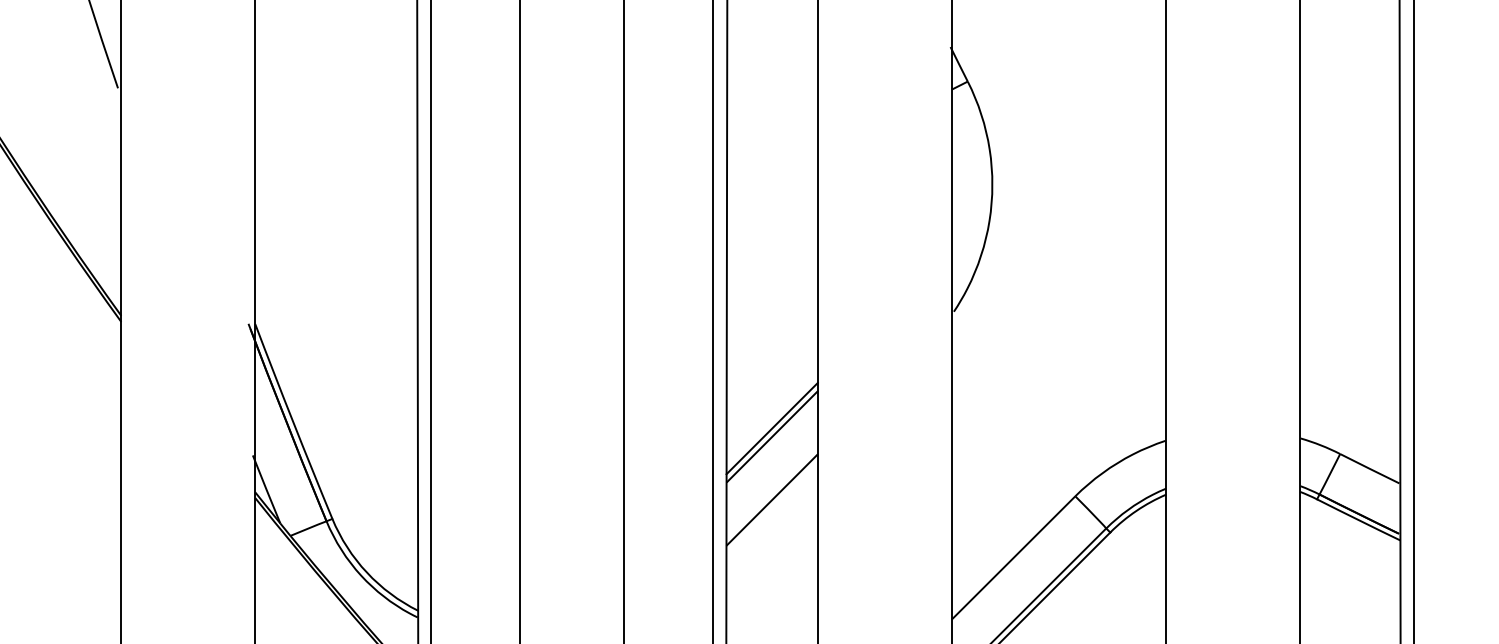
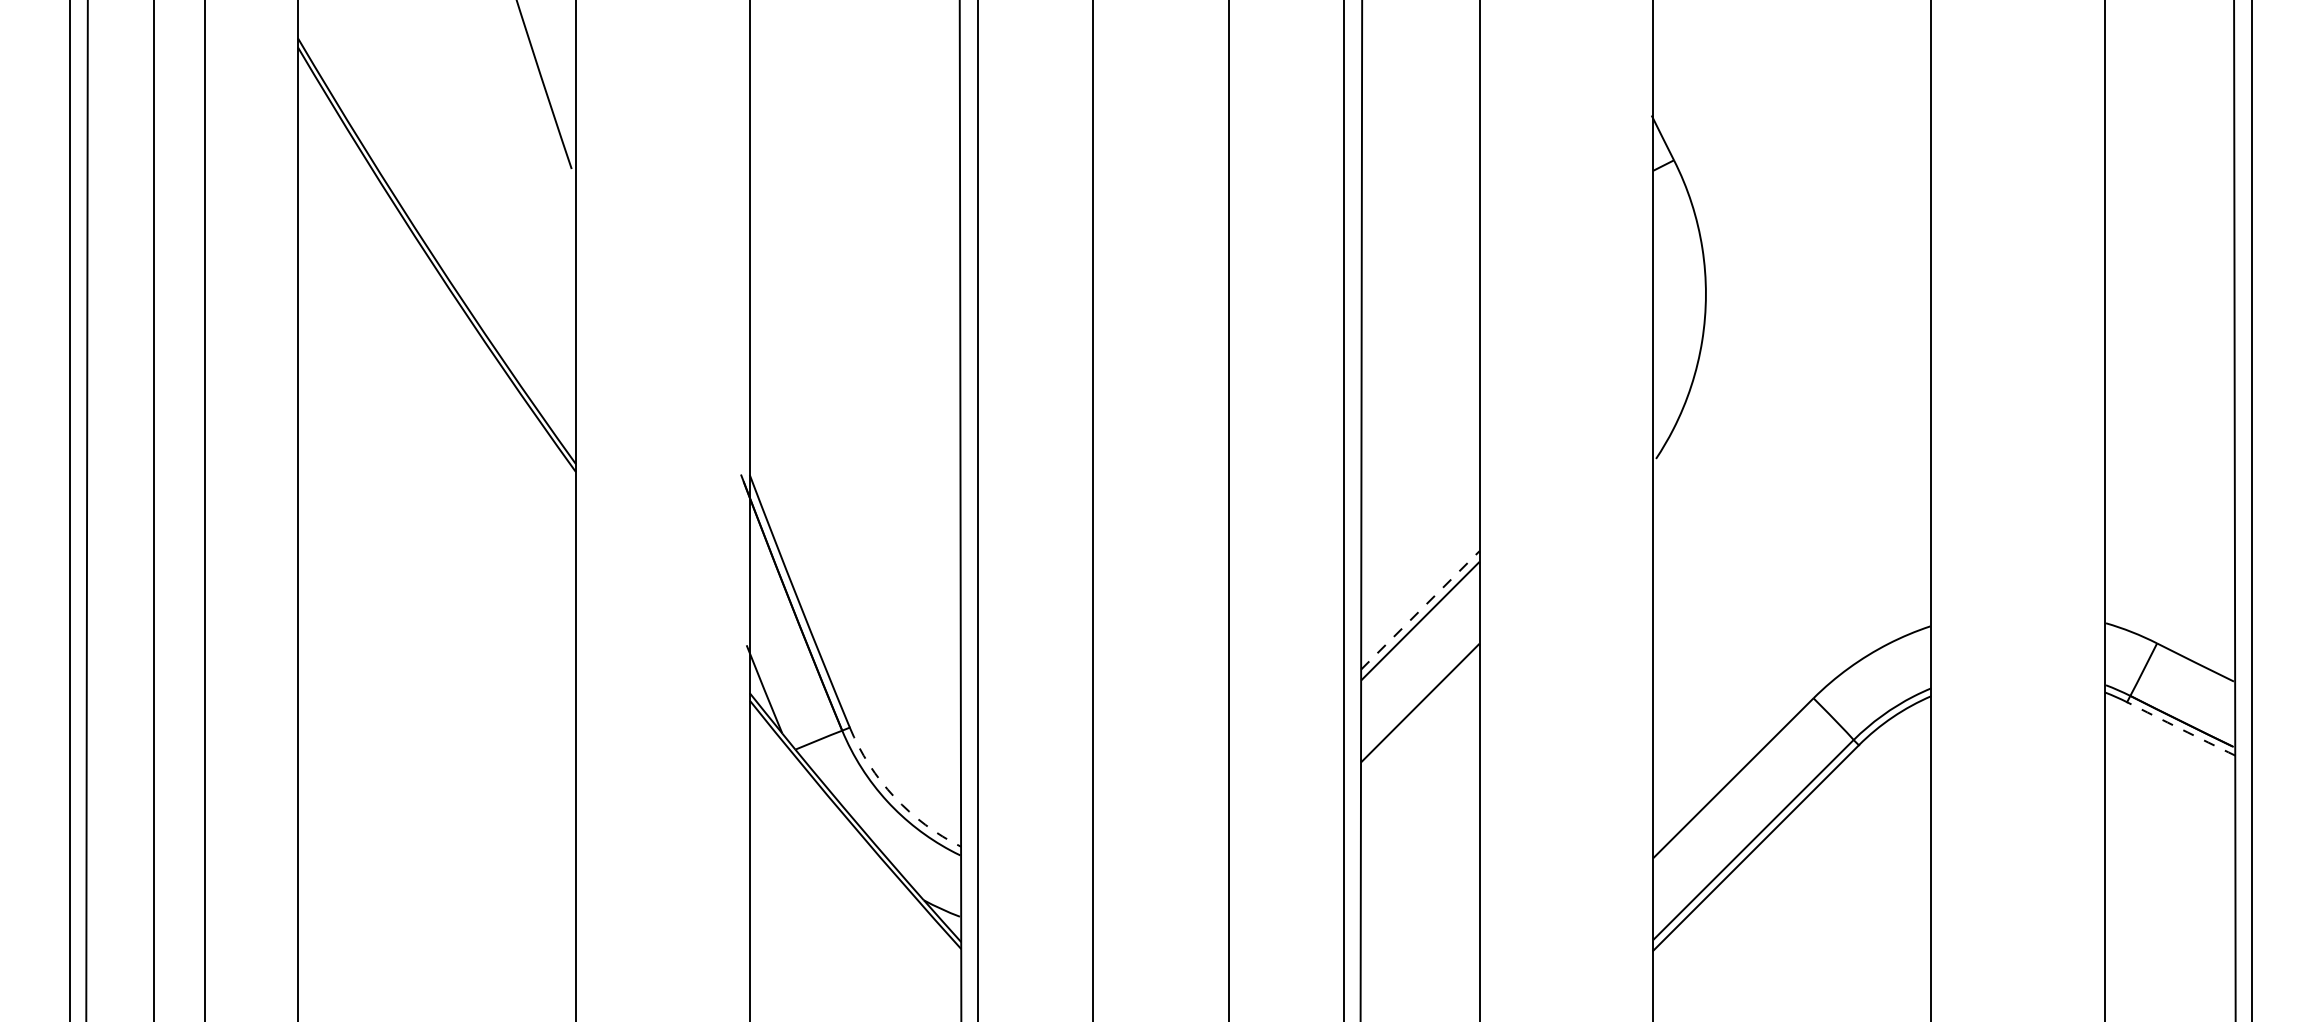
line: (772, 428) -> (1420, 610), solid -> dashed
arc: (1358, 520) -> (2181, 729), solid -> dashed
arc: (366, 572) -> (894, 797), solid -> dashed

